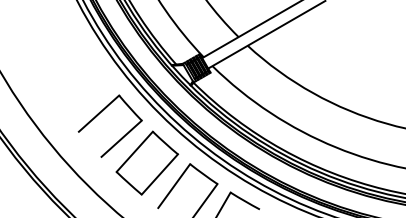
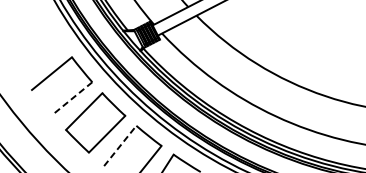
line: (121, 139) -> (72, 99), solid -> dashed
line: (174, 185) -> (120, 145), solid -> dashed

